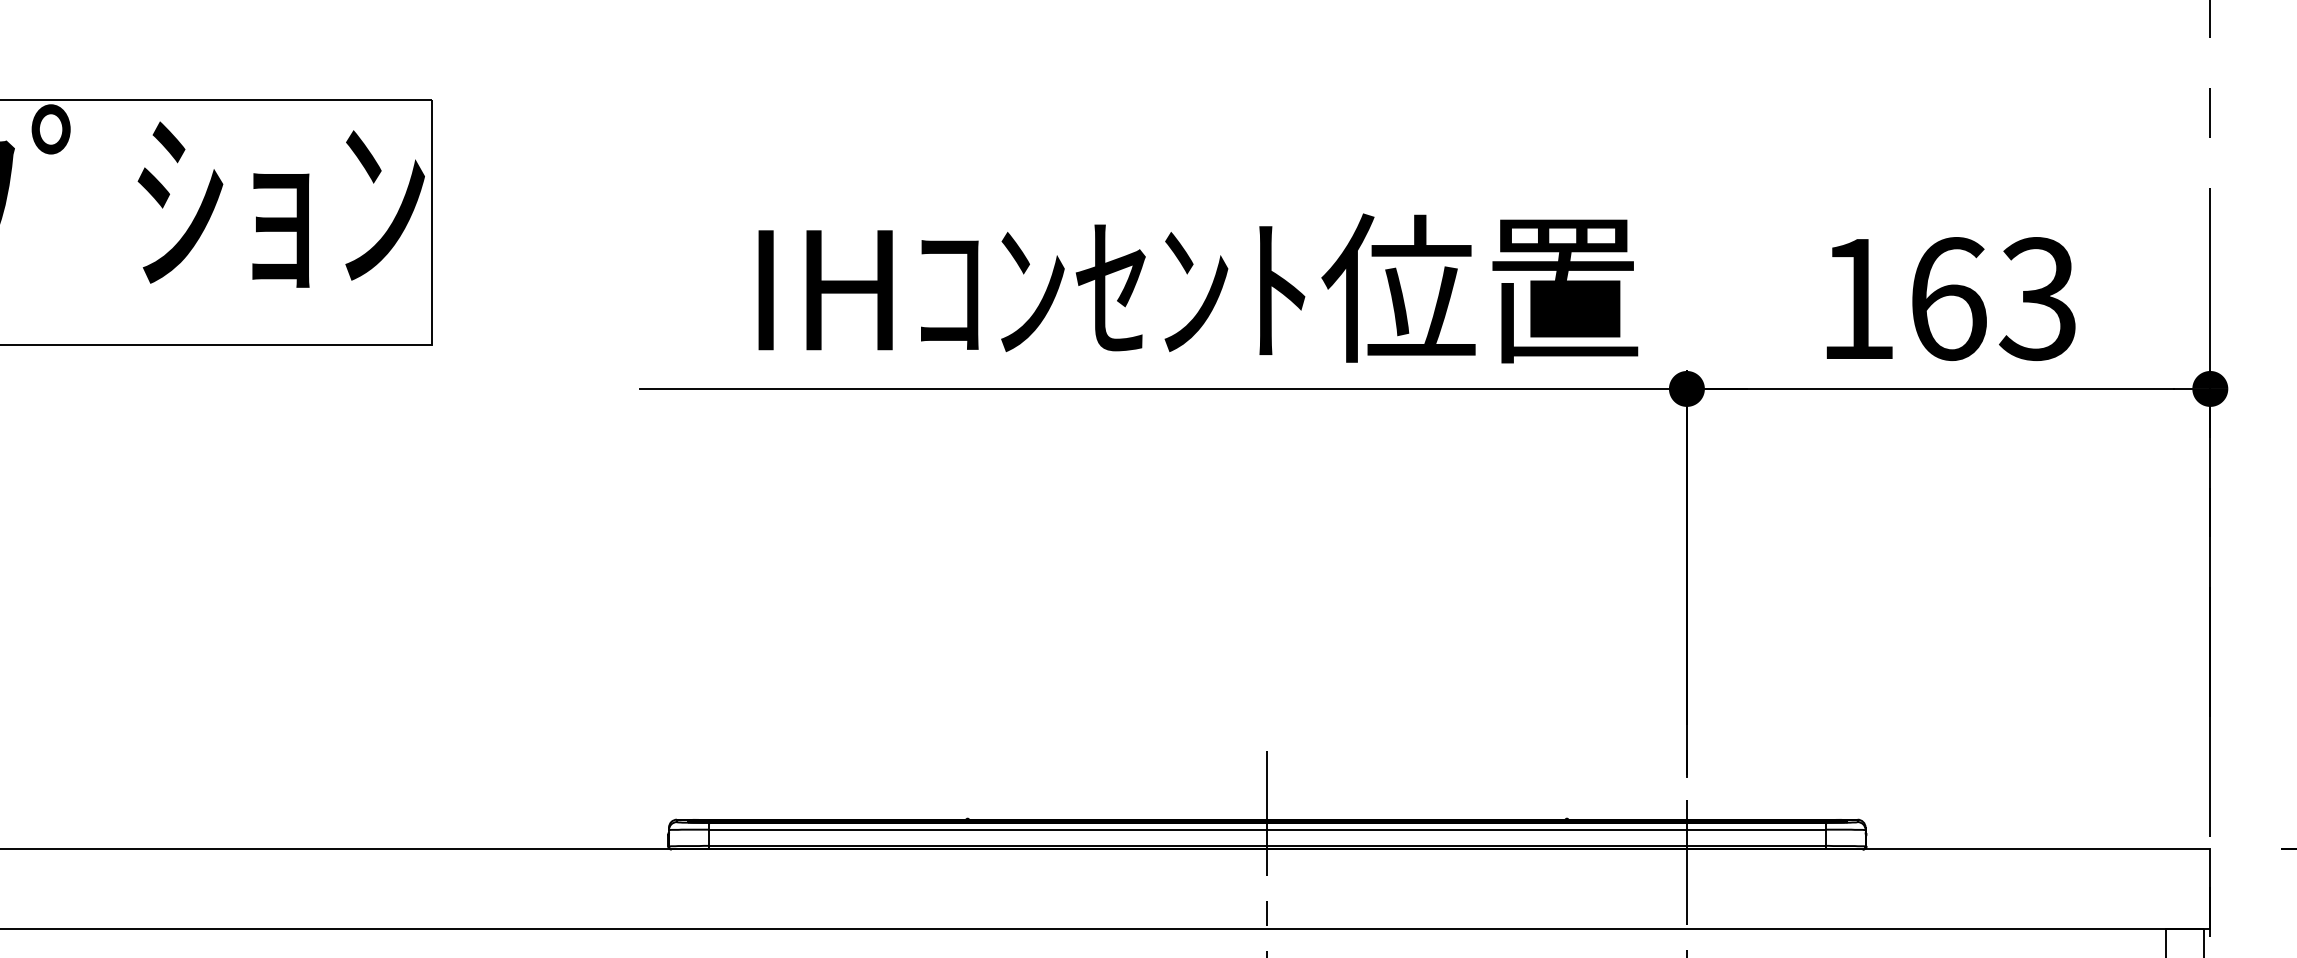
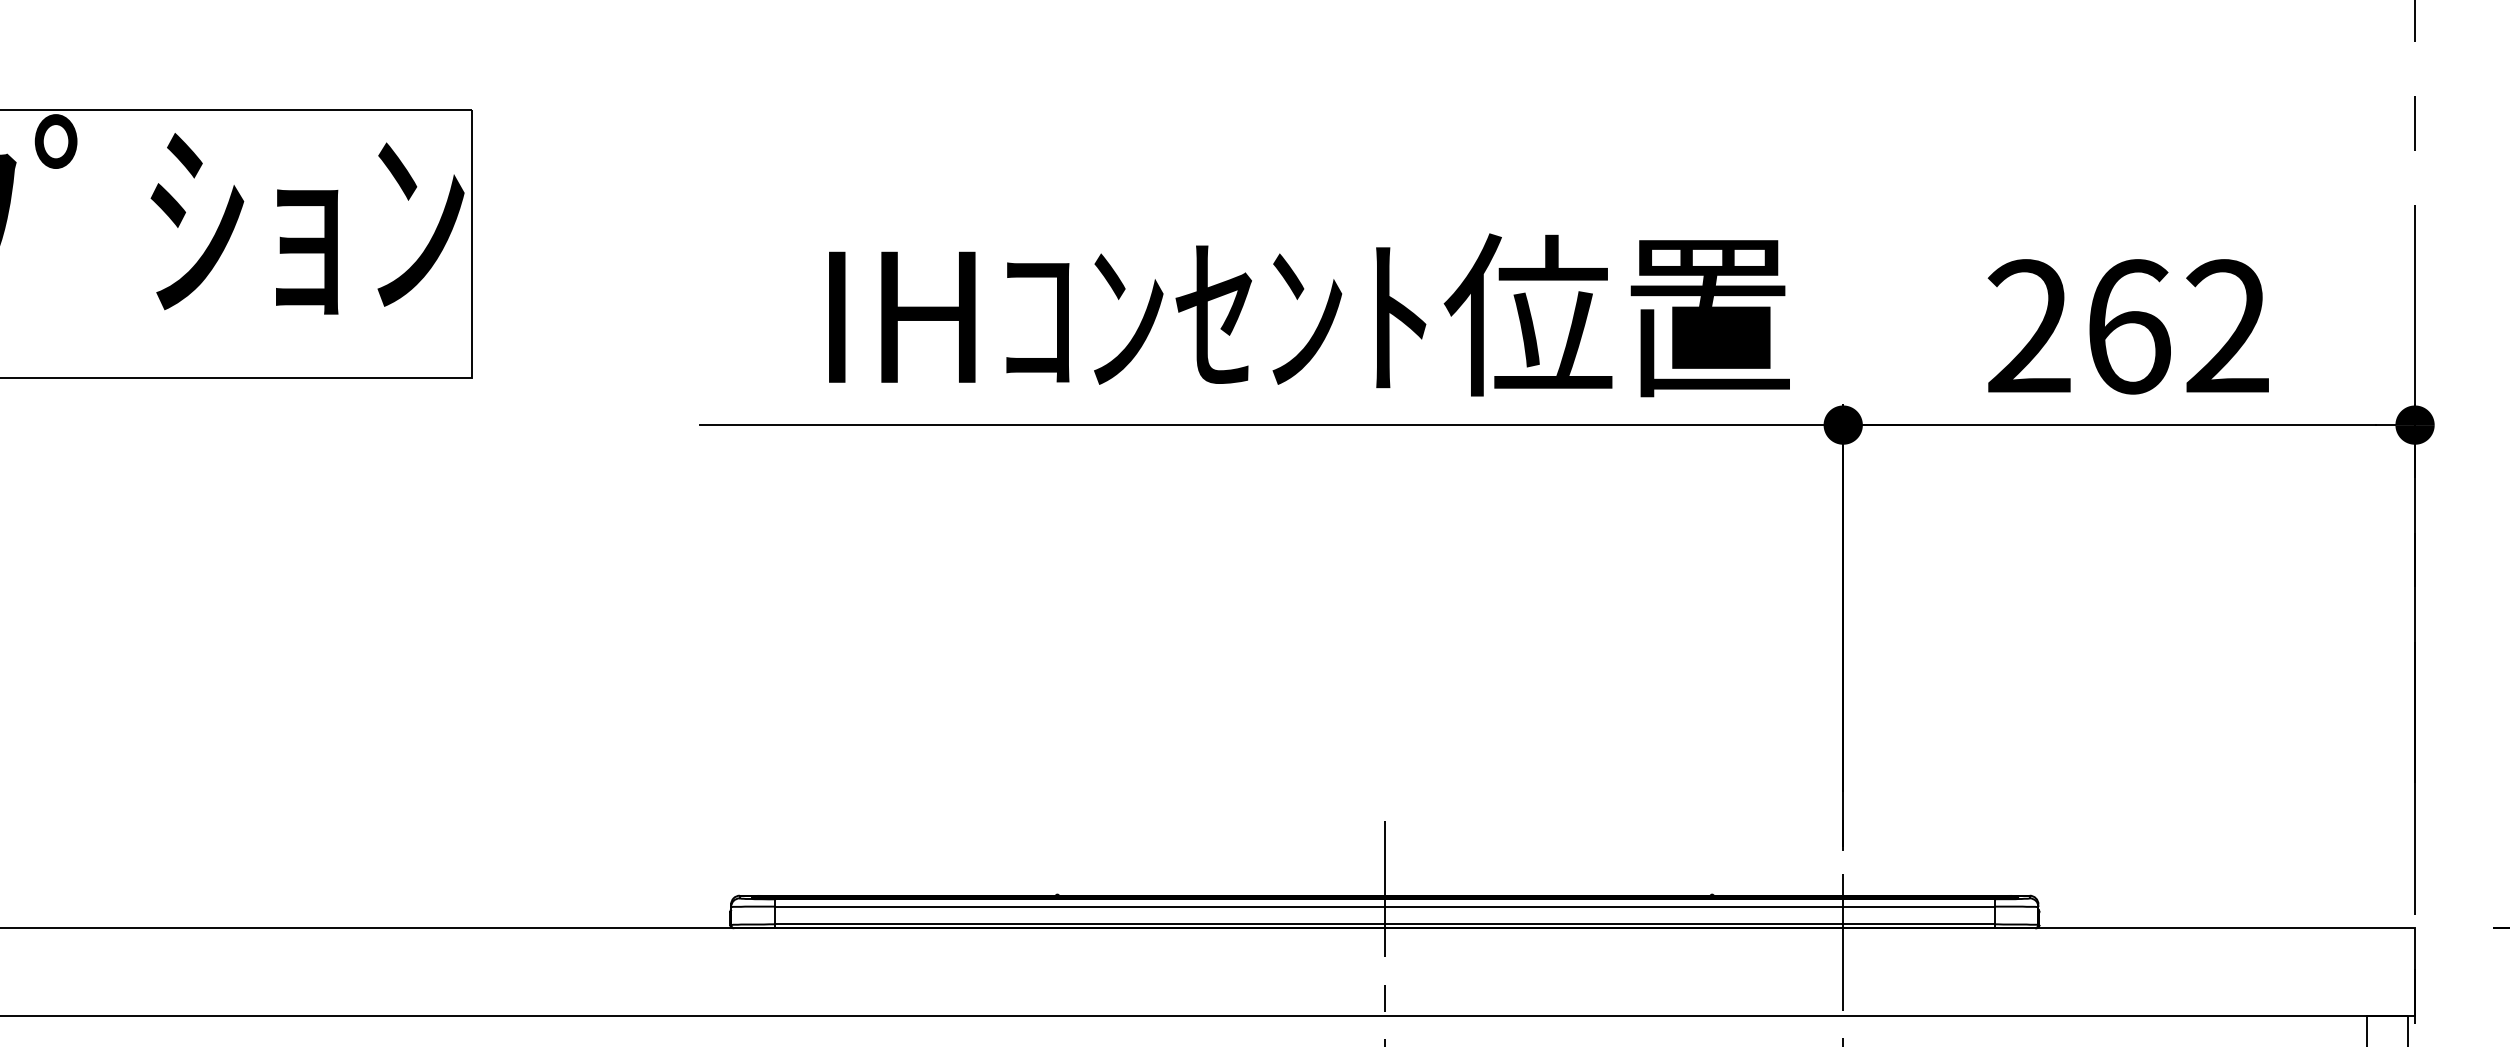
text: (1947, 298) -> (2127, 326), 163 -> 262

